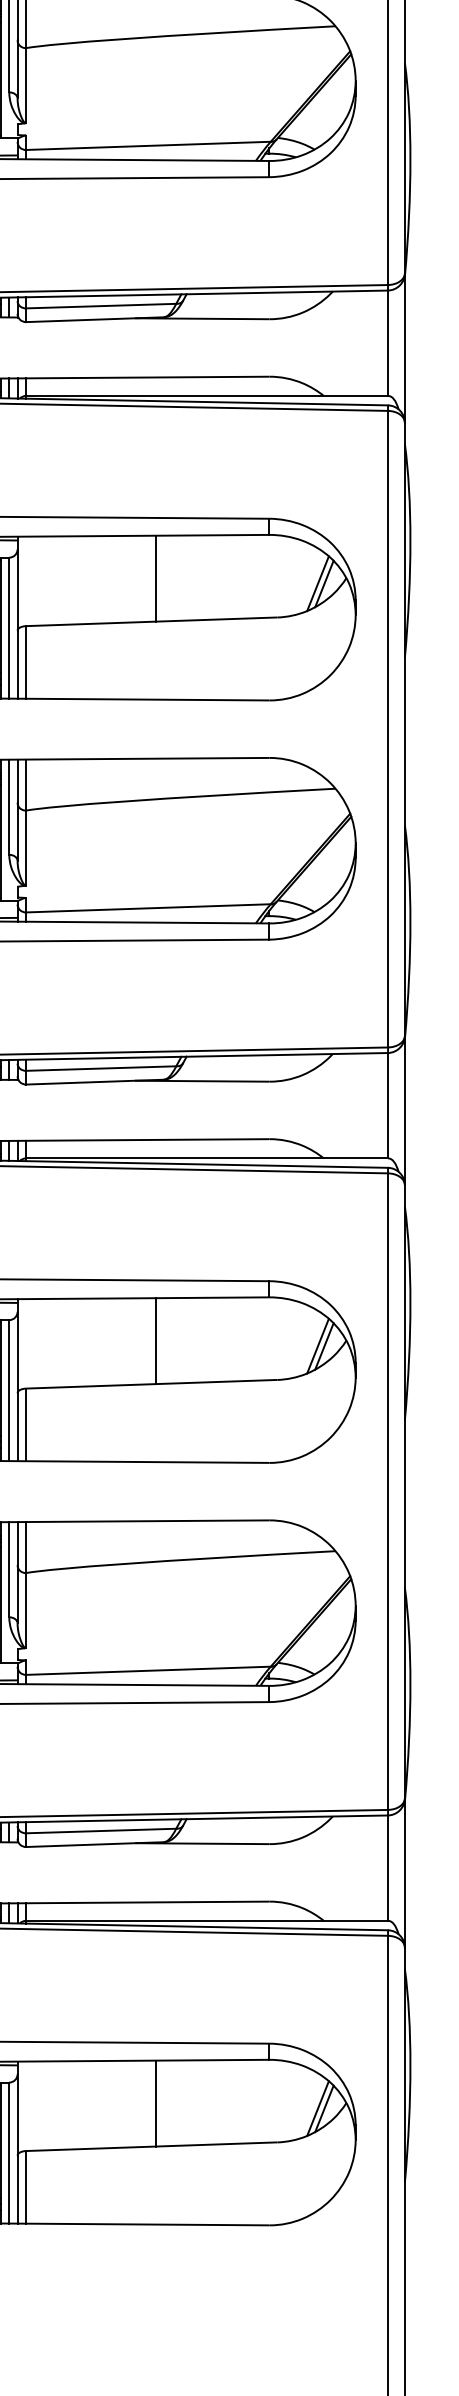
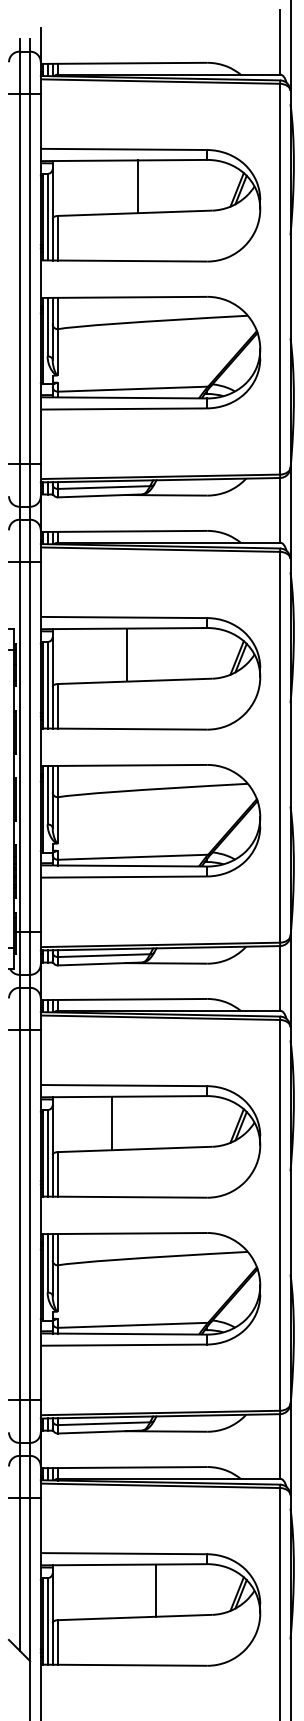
line: (155, 578) -> (126, 654), moved
line: (155, 1340) -> (111, 1122), moved
line: (155, 2102) -> (155, 1590), moved

